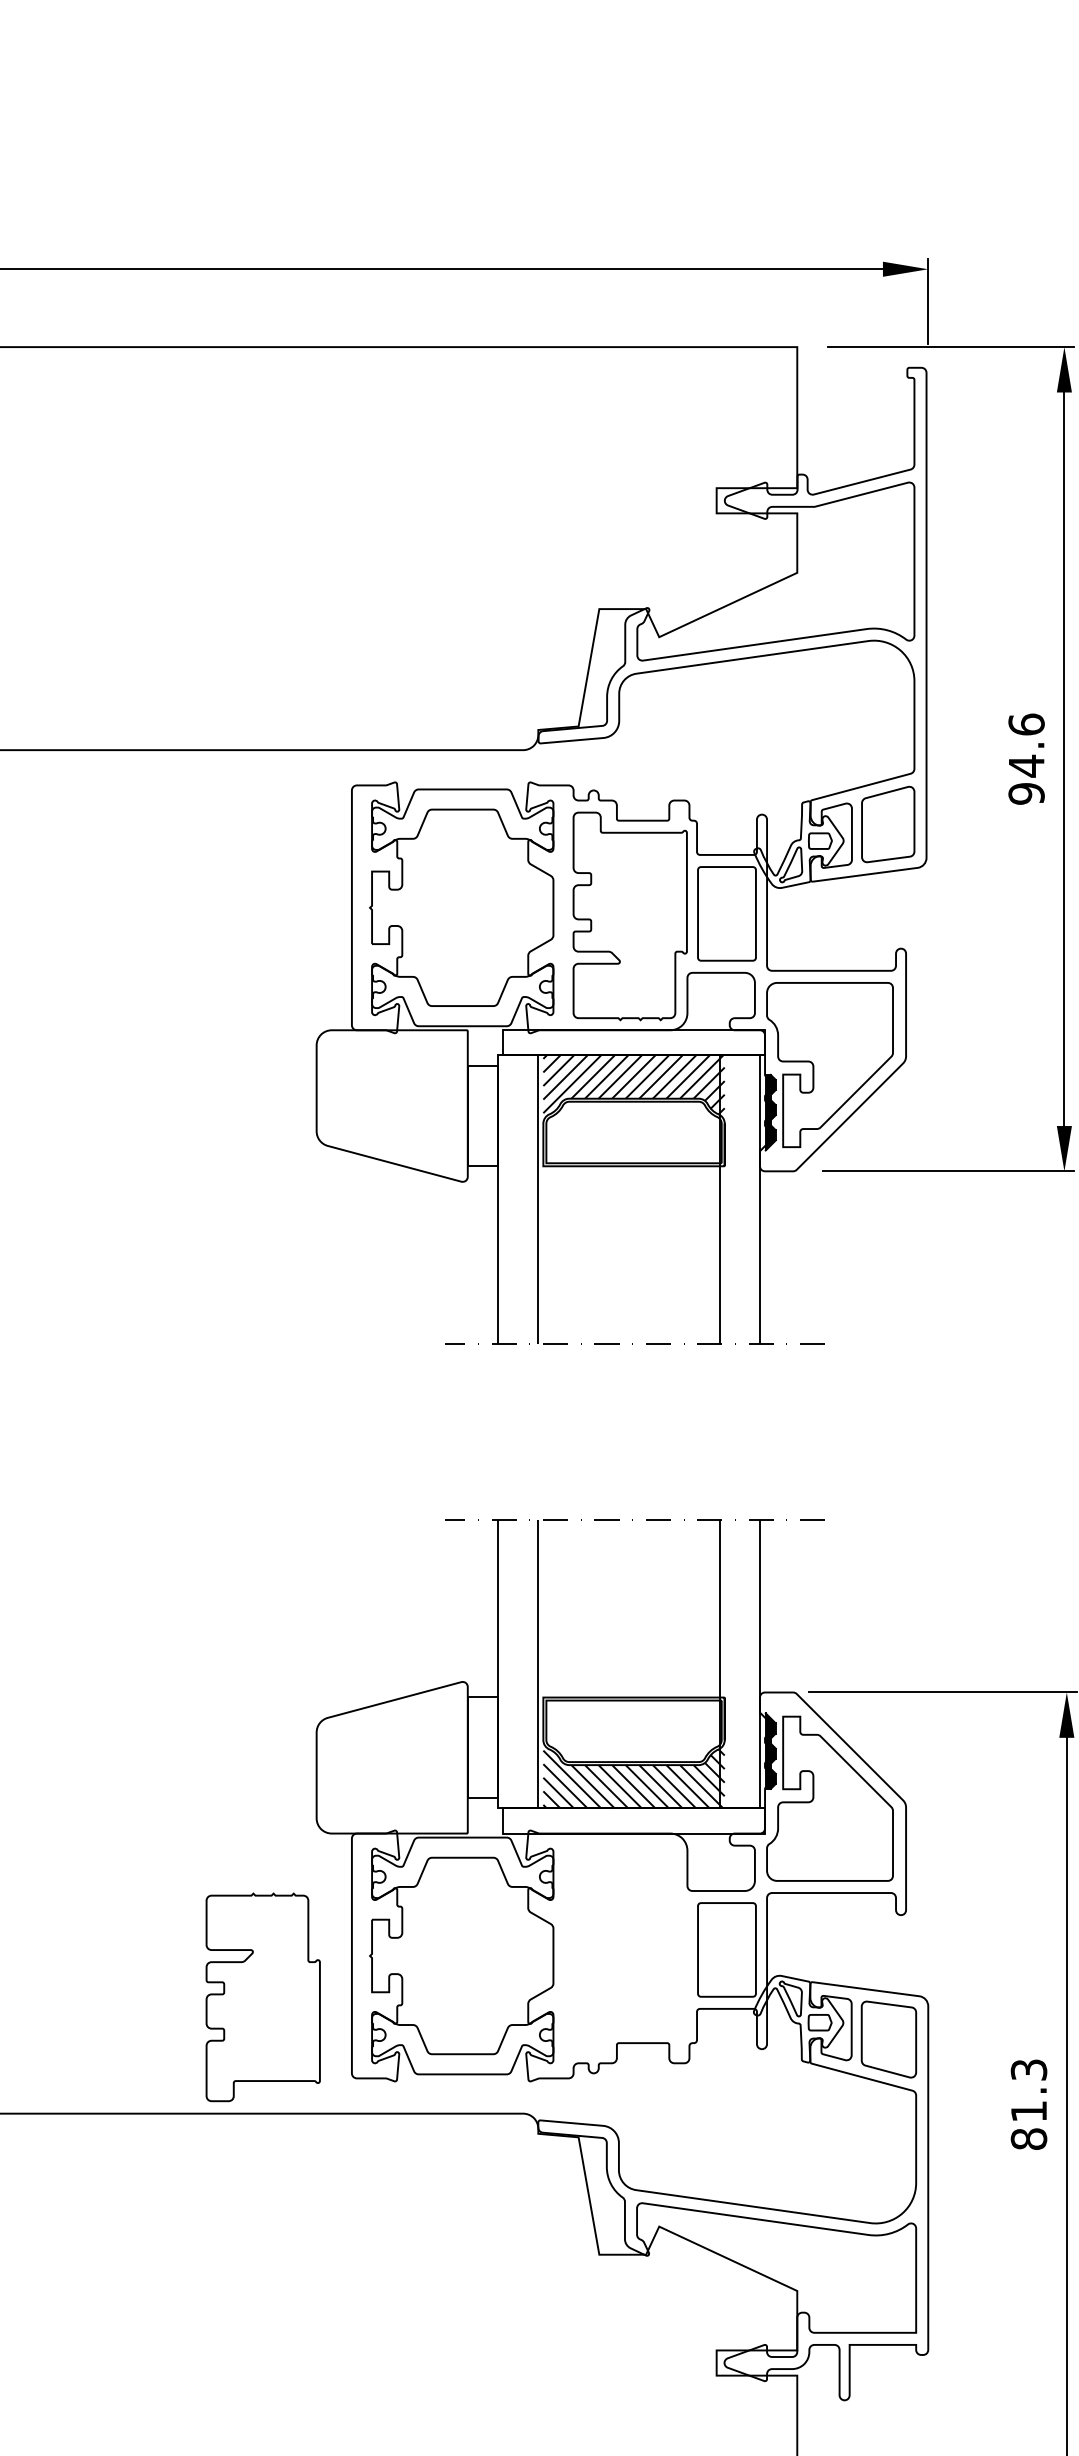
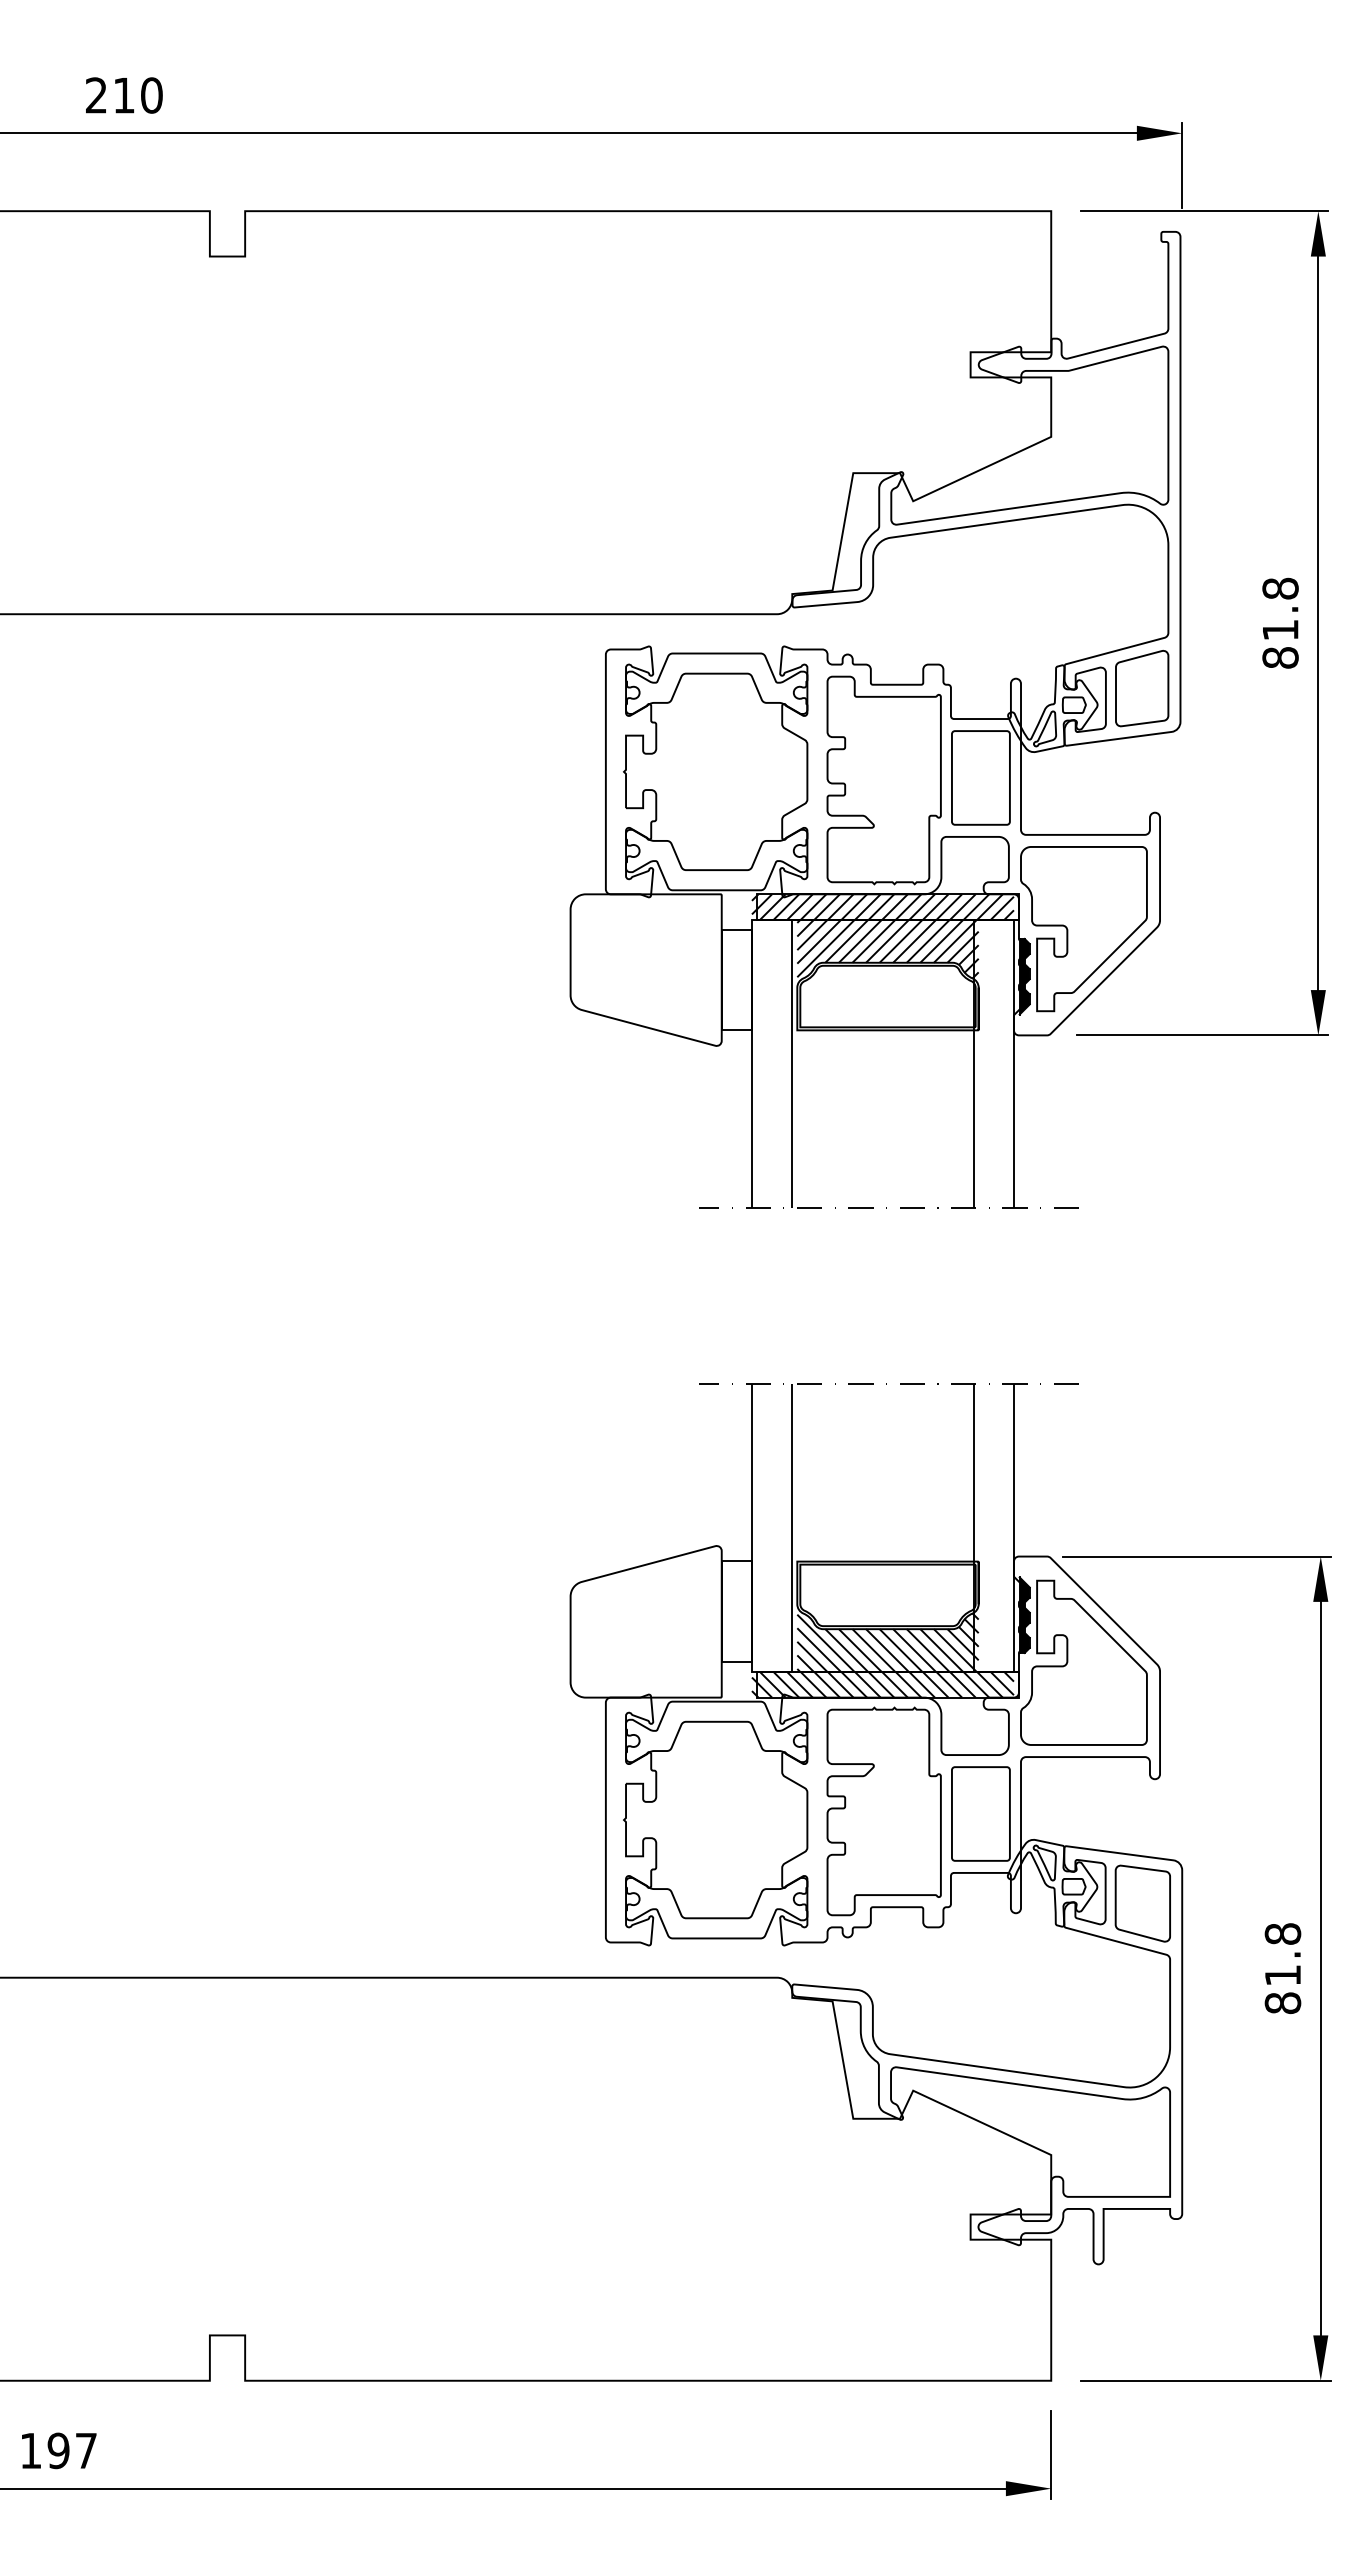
text: (1026, 758) -> (1280, 622), 94.6 -> 81.8
hatch: (628, 1042) -> (882, 906), added
hatch: (628, 1820) -> (882, 1684), added
part: (262, 1997) -> (883, 1811), moved
text: (1028, 2069) -> (1282, 1933), 81.3 -> 81.8

